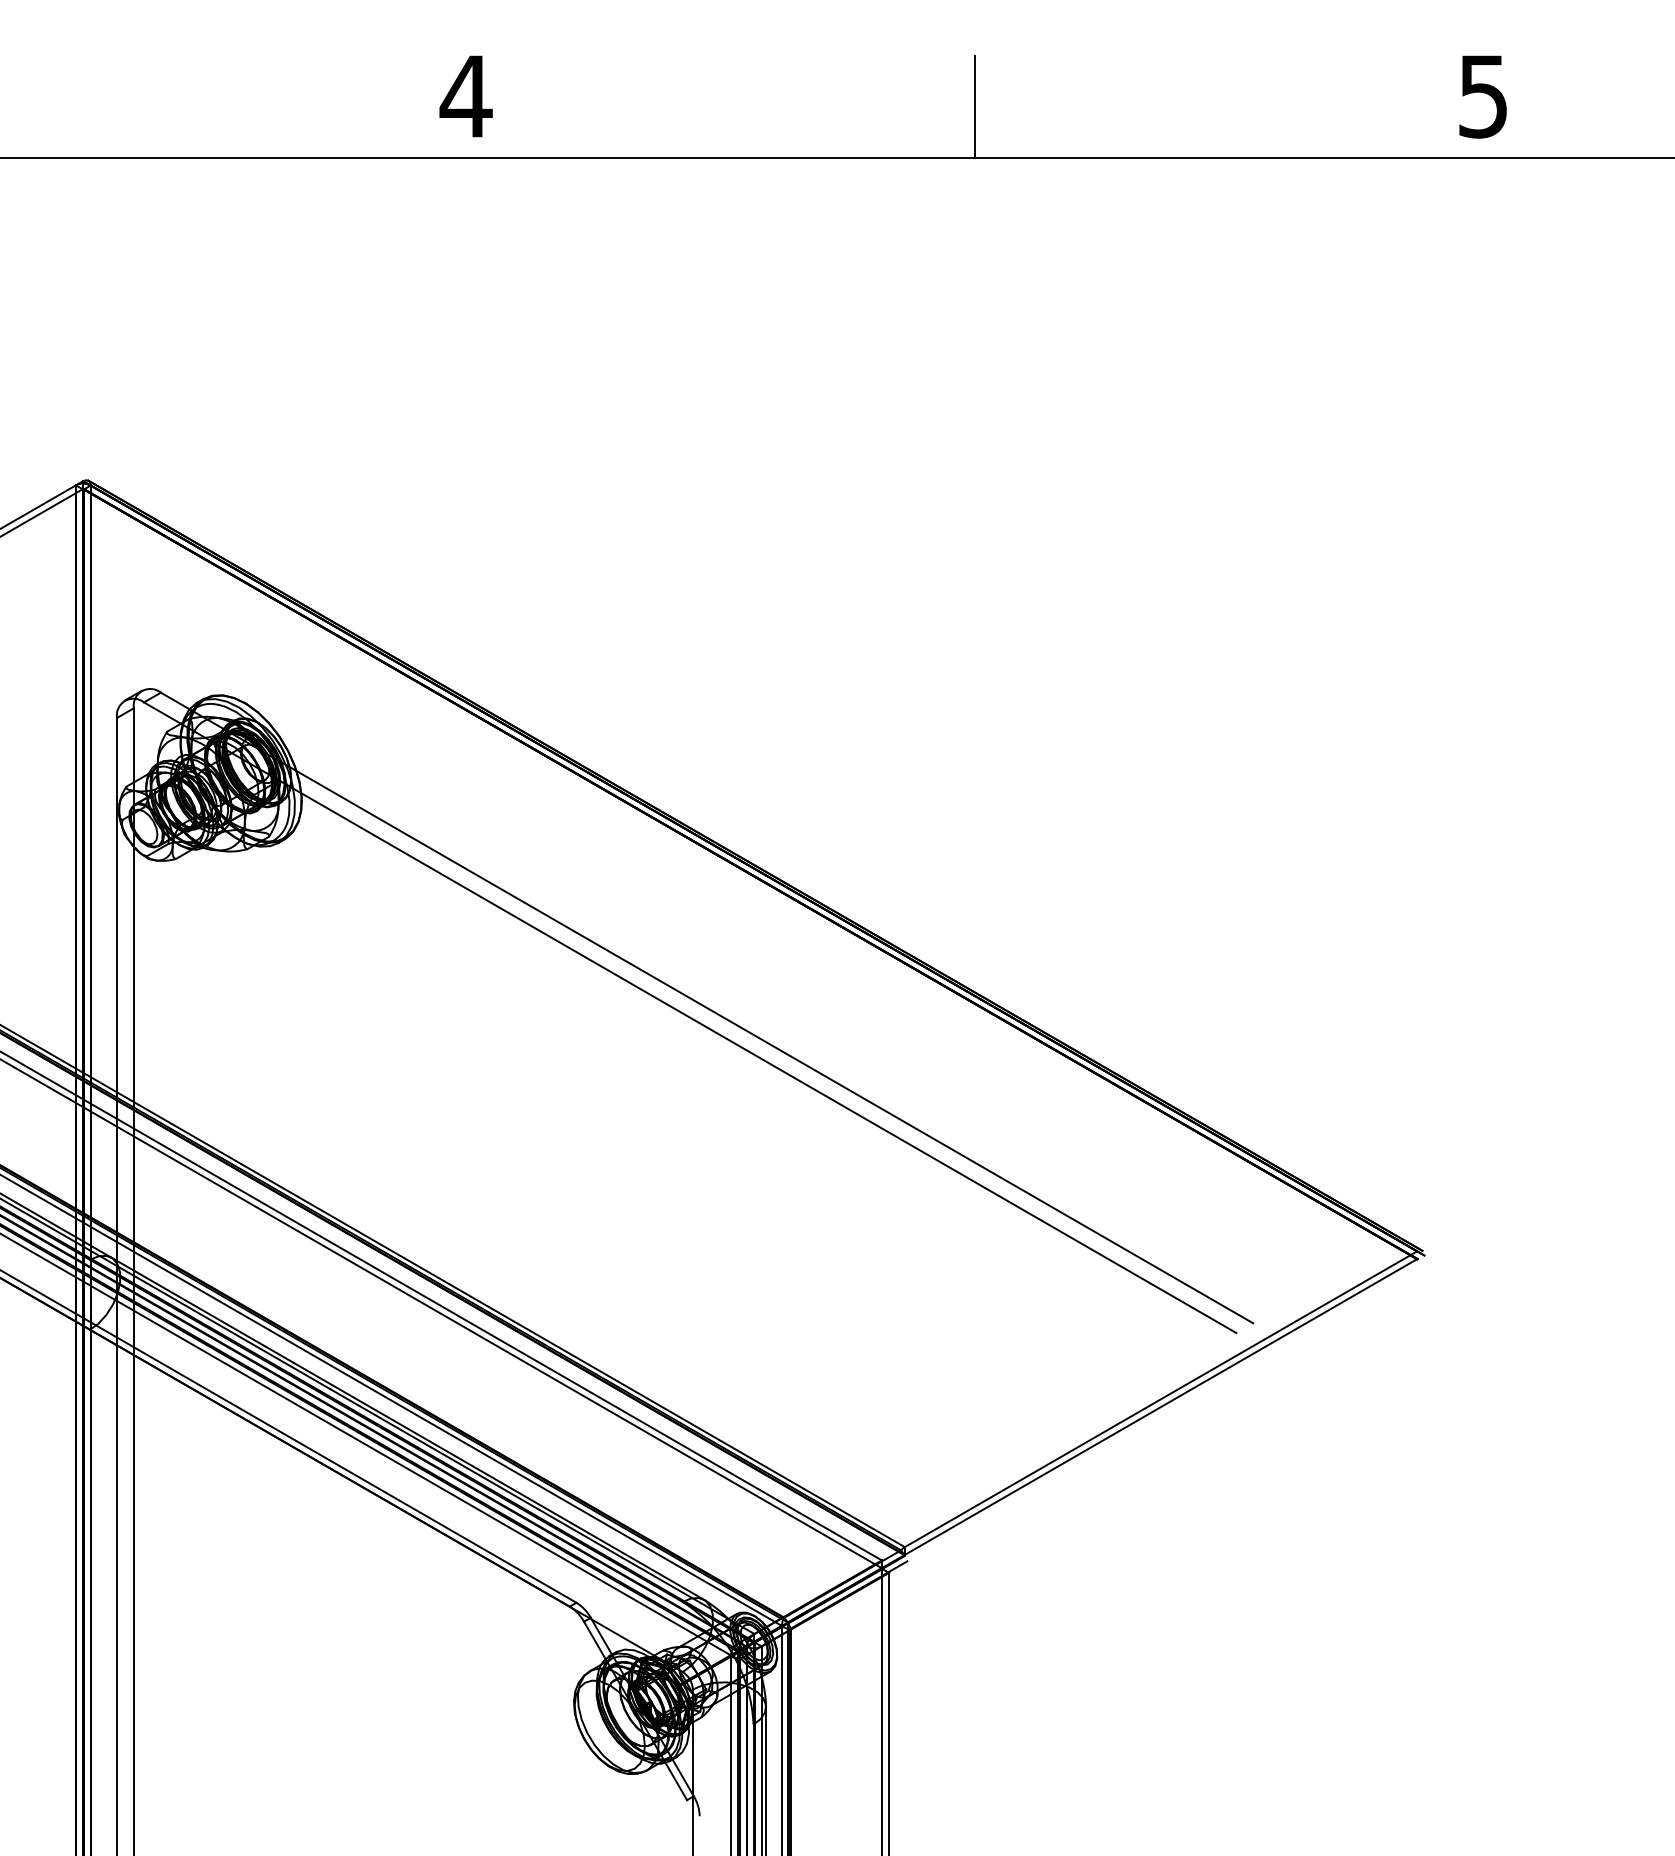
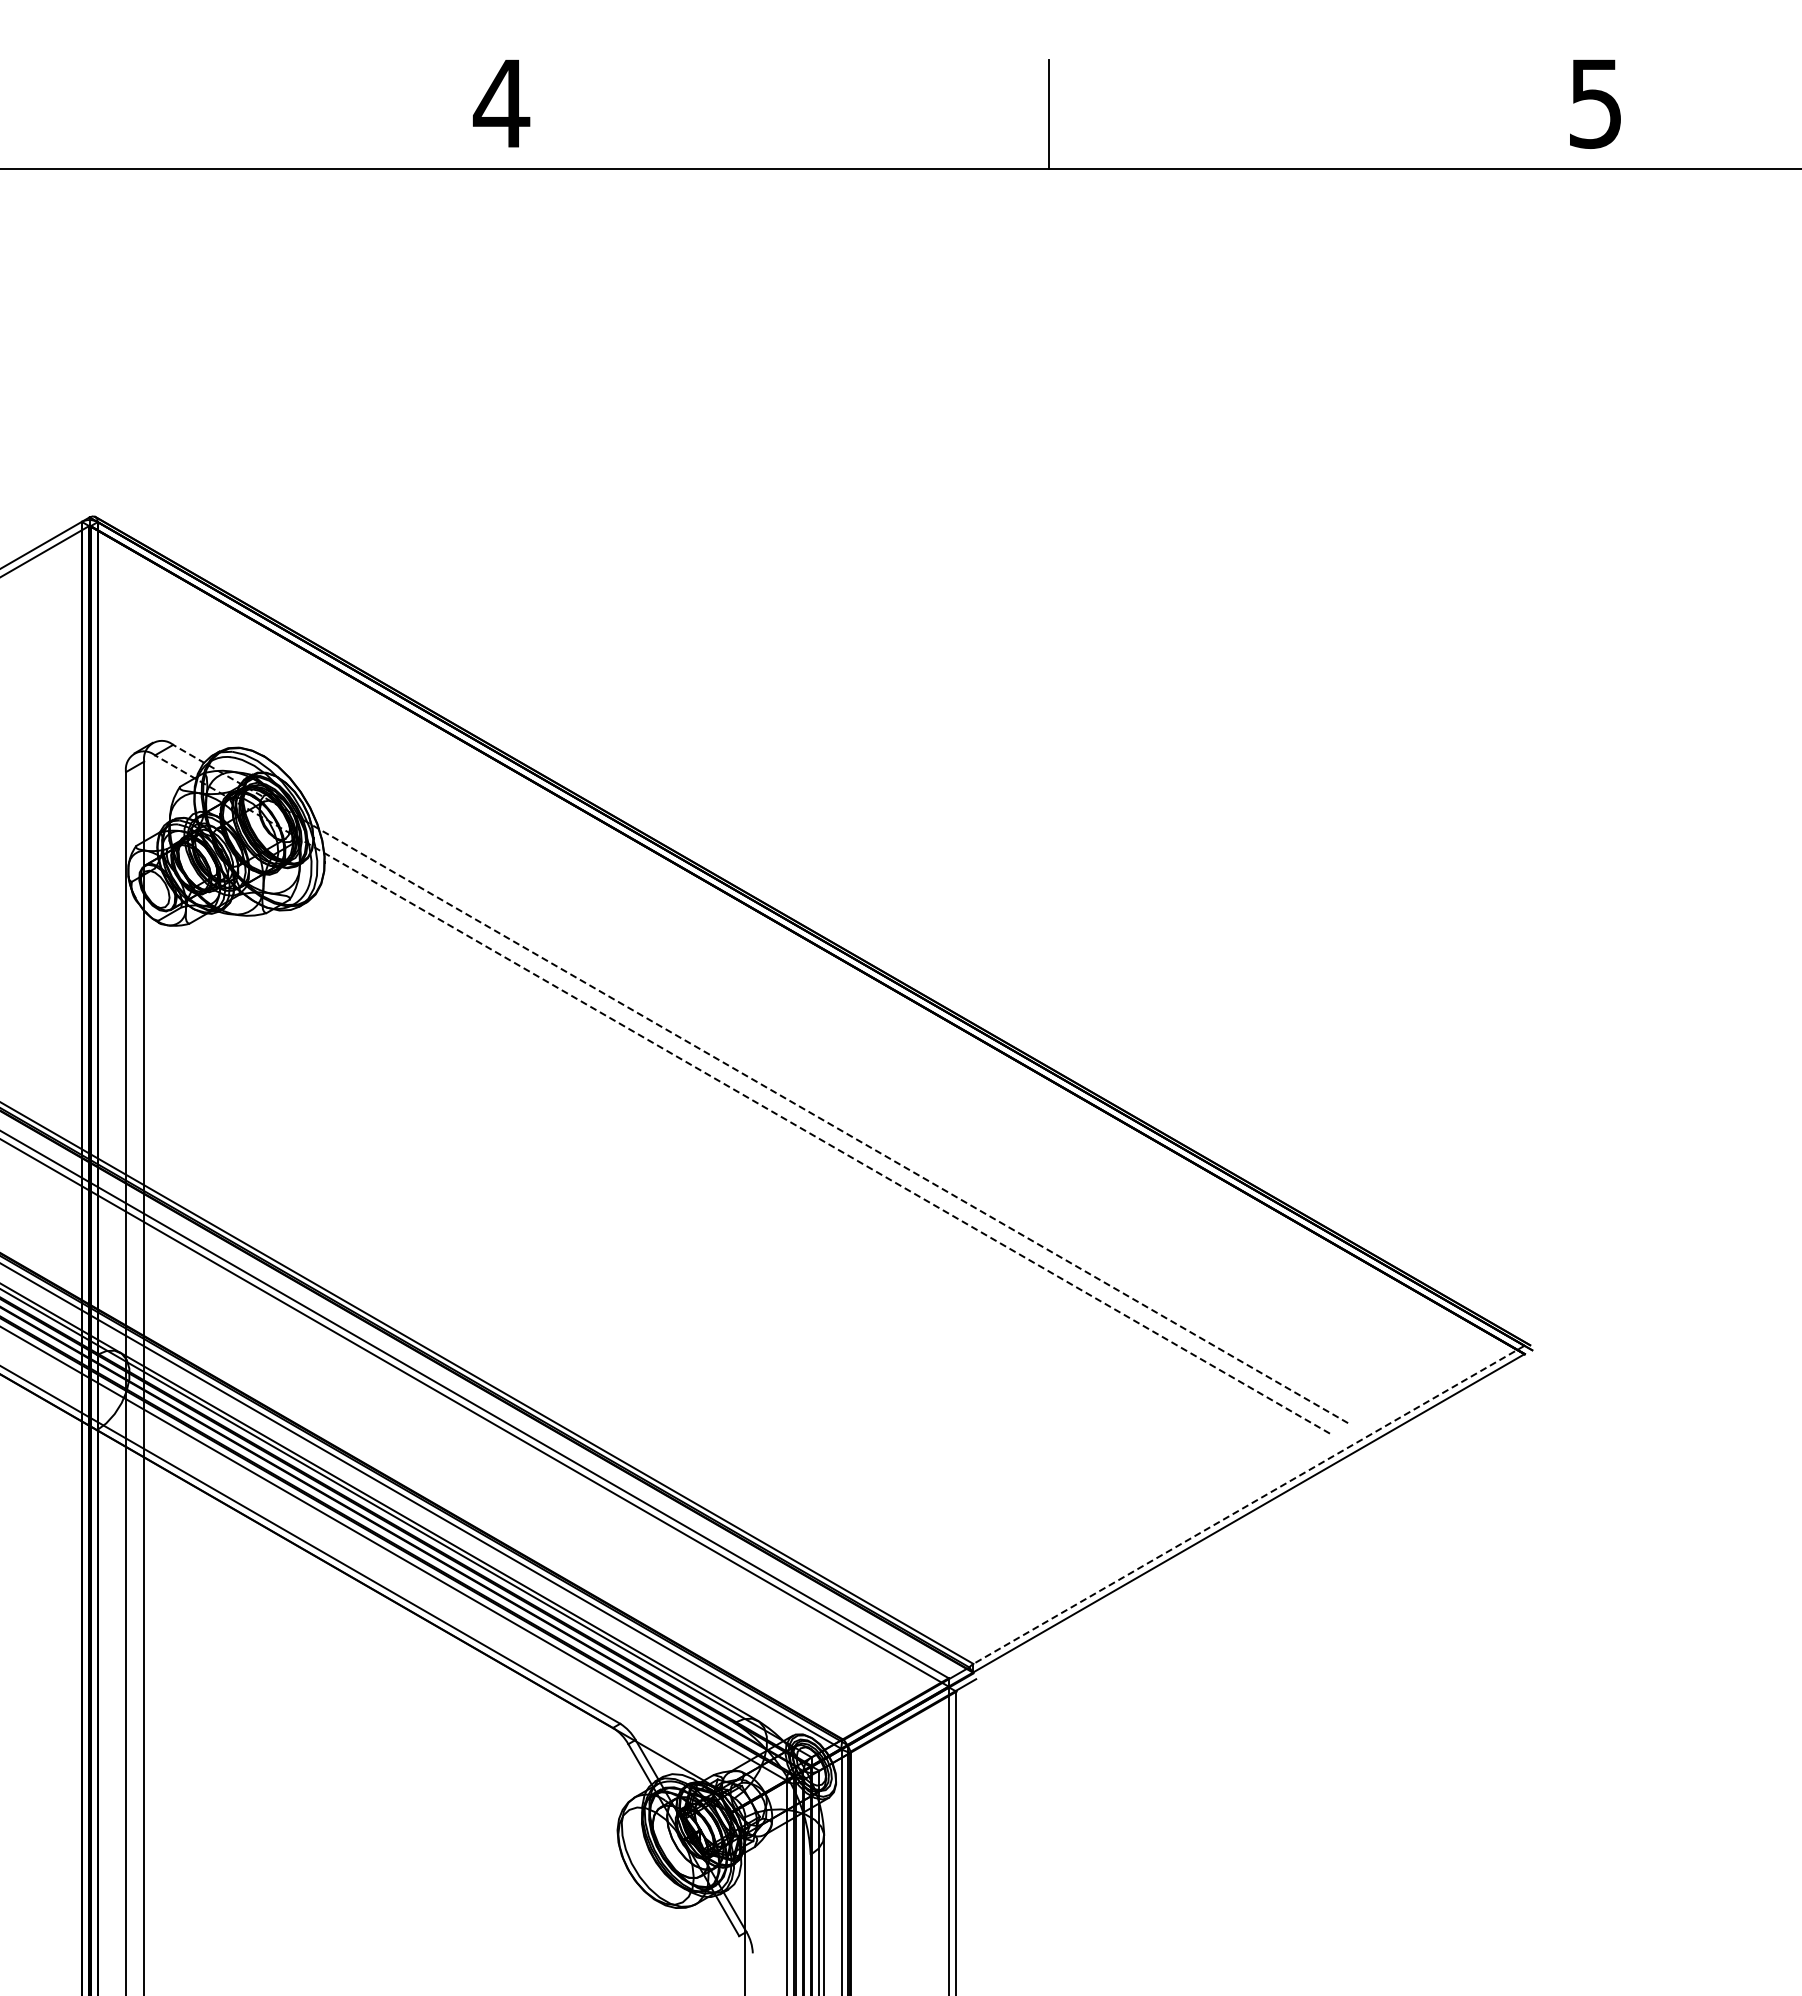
line: (706, 1007) -> (760, 1083), solid -> dashed
line: (690, 1017) -> (742, 1094), solid -> dashed
line: (1160, 1399) -> (1248, 1505), solid -> dashed

